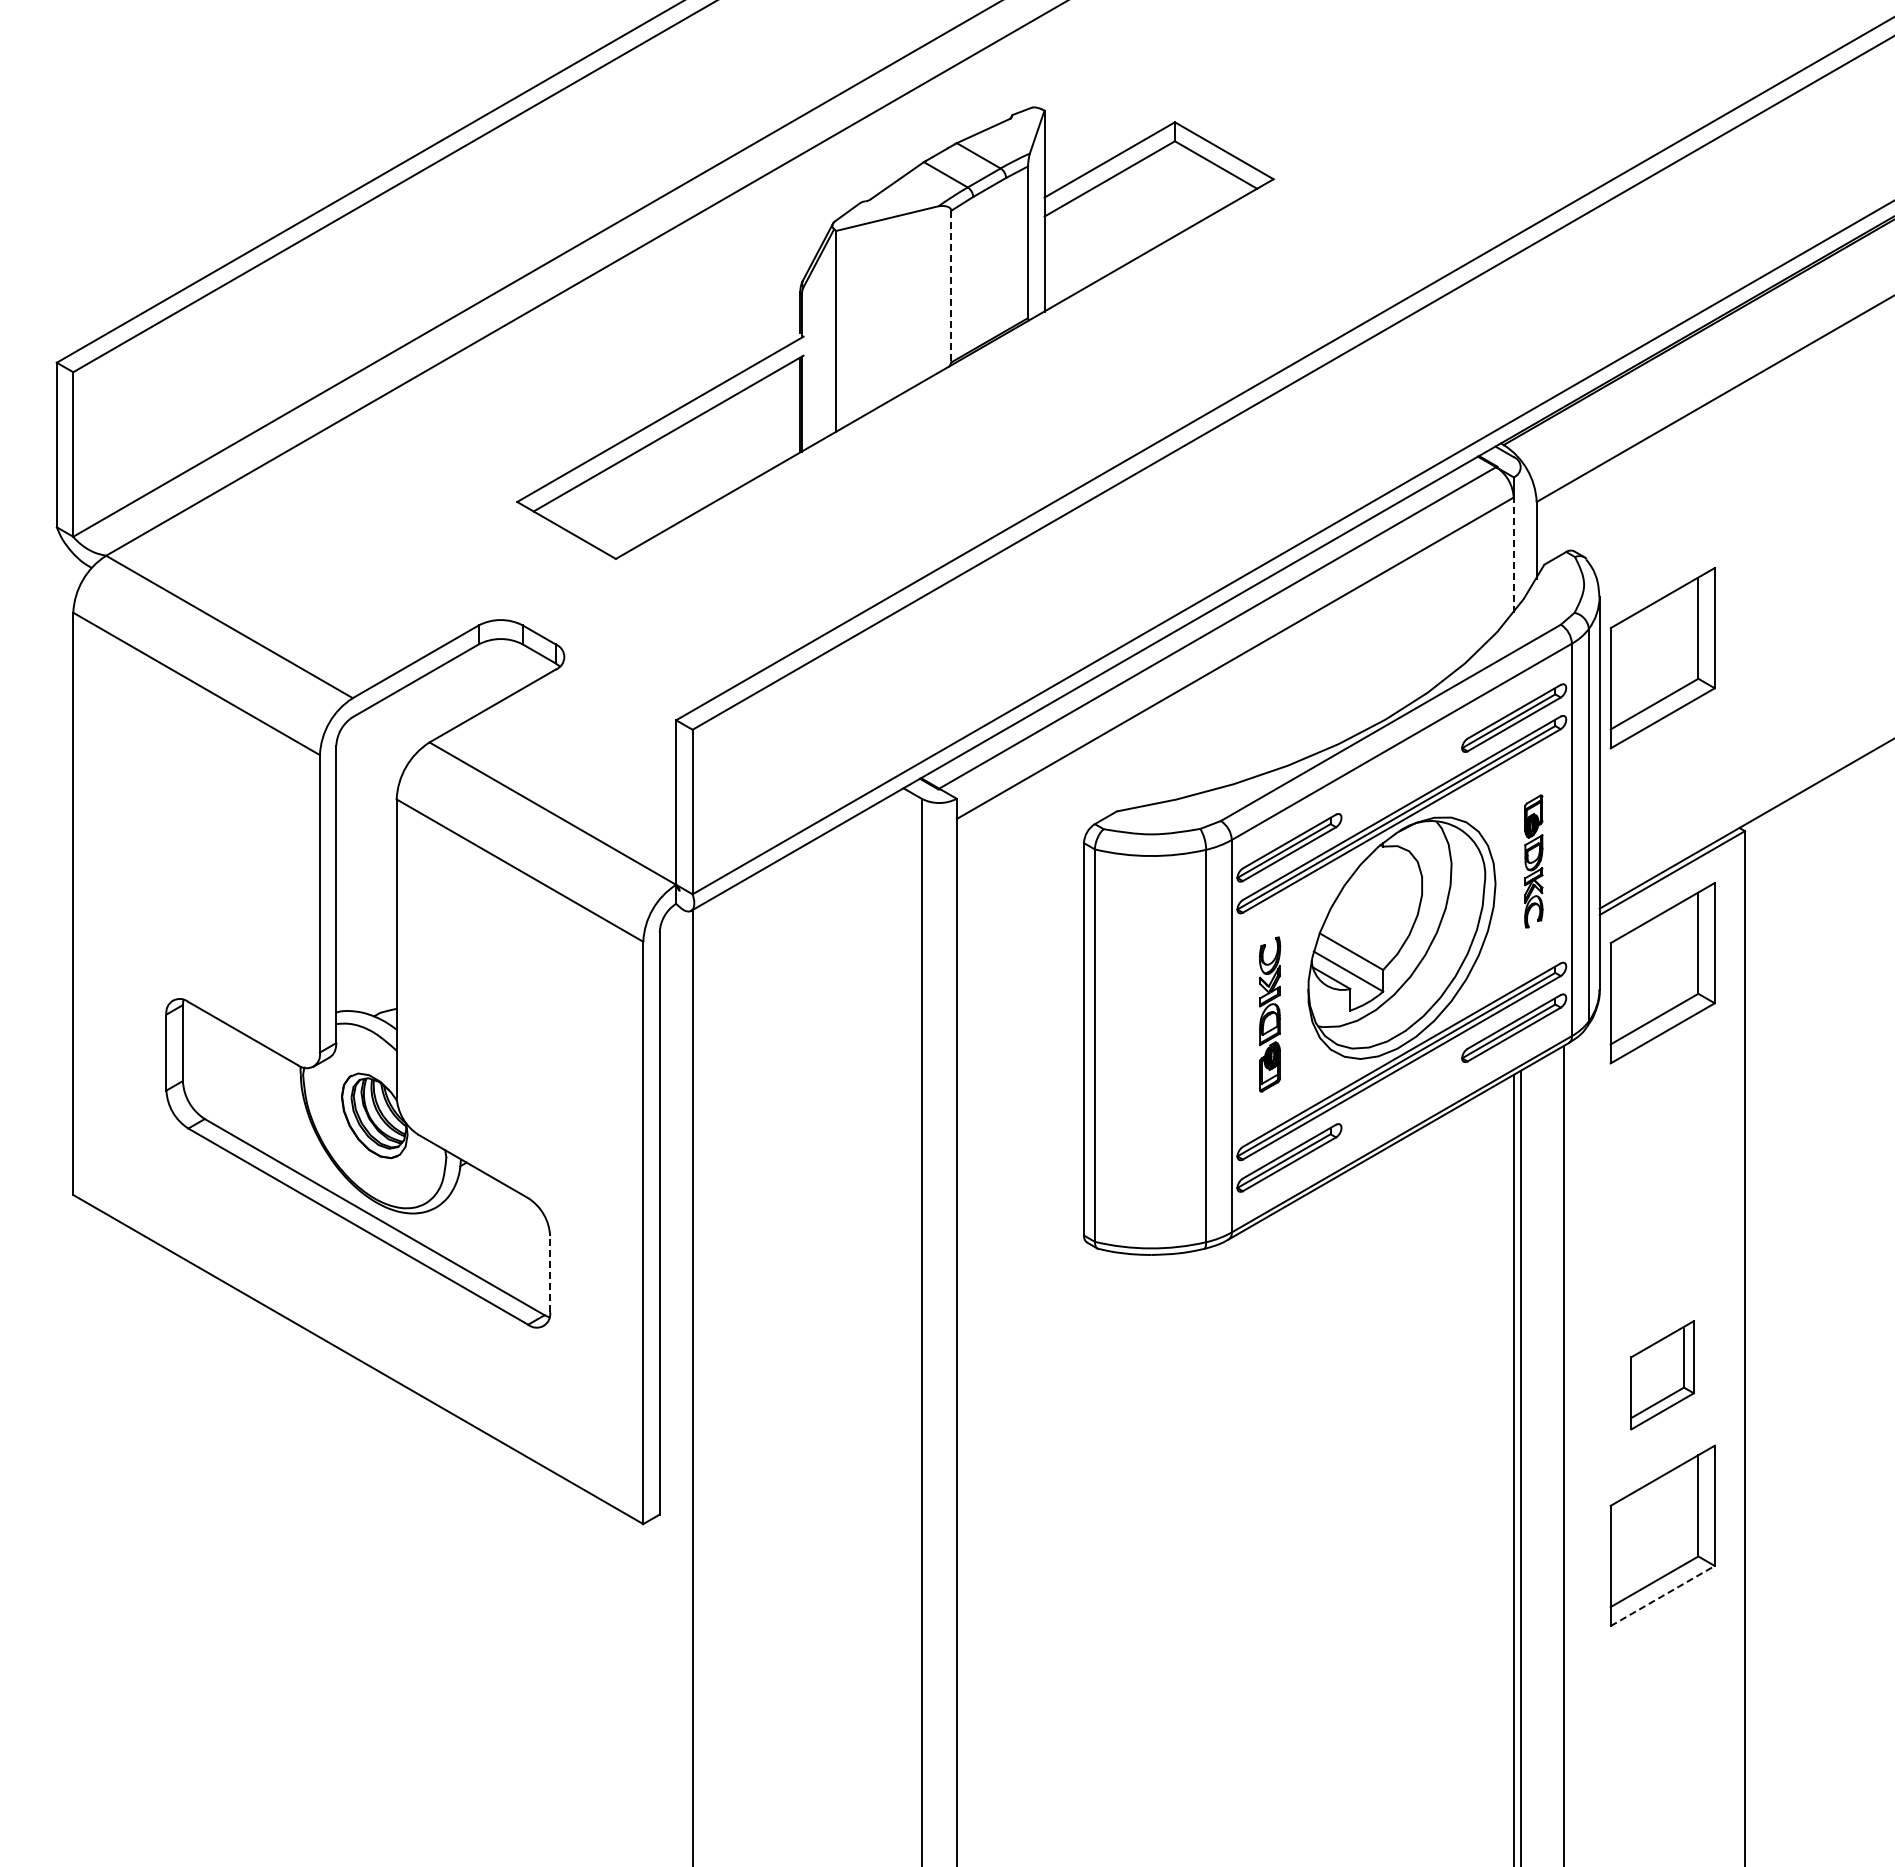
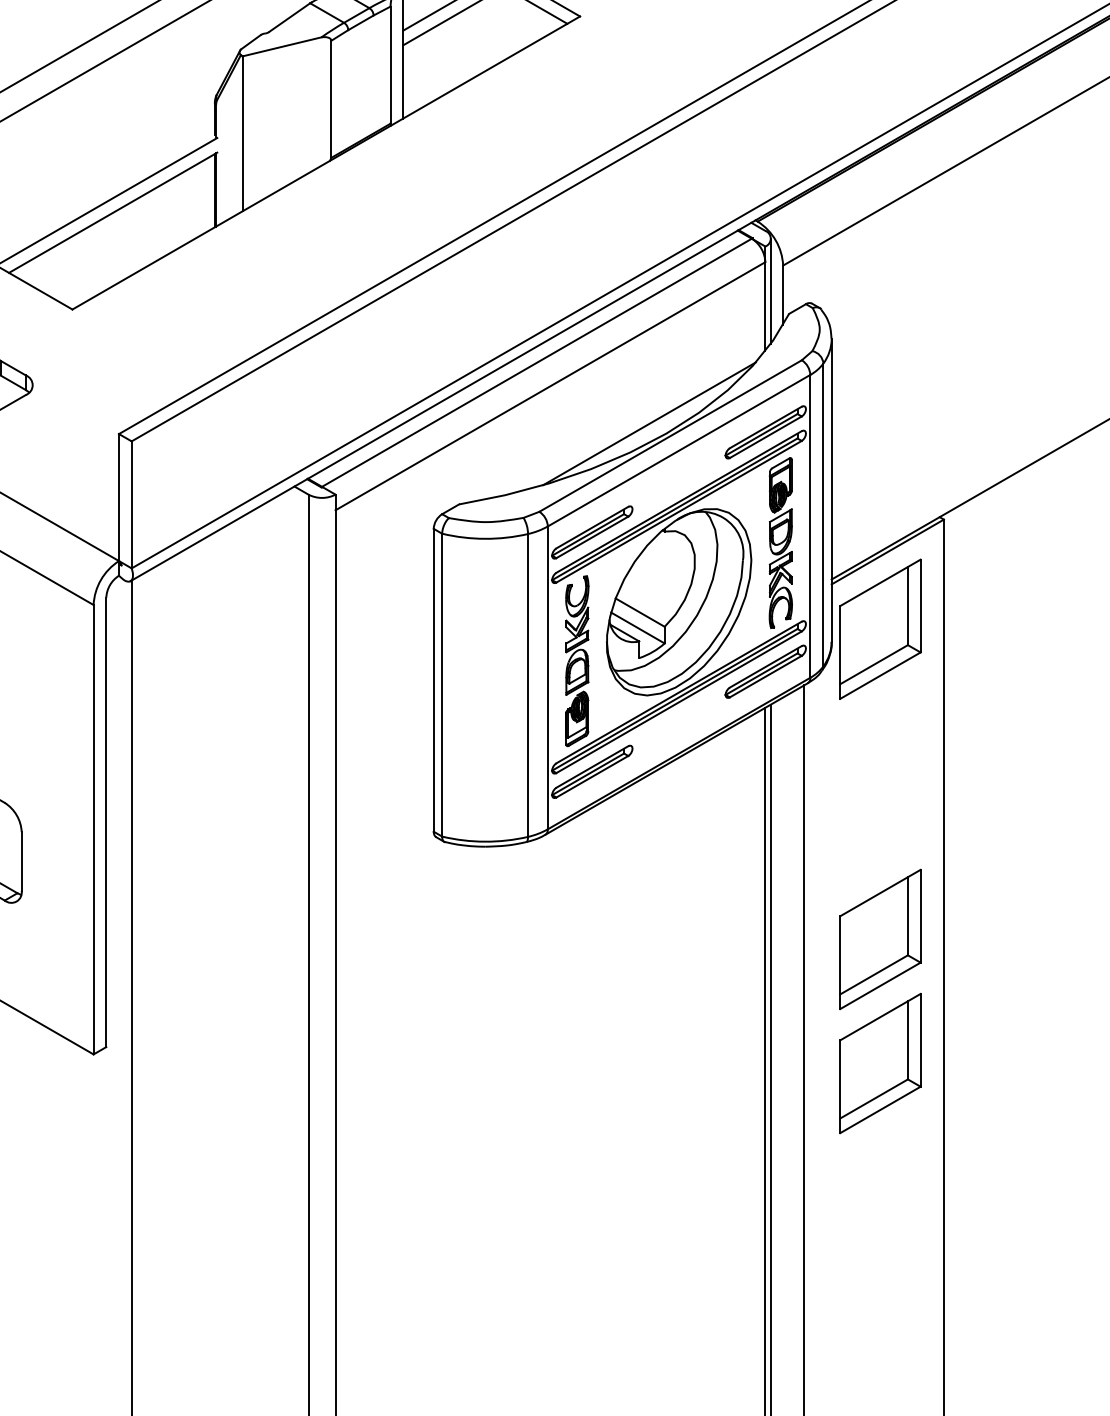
line: (951, 286) -> (331, 99), dashed -> solid
line: (1520, 534) -> (770, 290), added
line: (1513, 555) -> (765, 306), dashed -> solid
part: (1662, 658) -> (880, 386), removed
line: (1363, 706) -> (649, 423), added
part: (1533, 861) -> (780, 543), size x1.67
part: (1269, 1014) -> (576, 661), size x1.43
line: (550, 1274) -> (22, 861), dashed -> solid
part: (1662, 1375) -> (880, 939), size x1.67
line: (1663, 1595) -> (881, 1109), dashed -> solid

